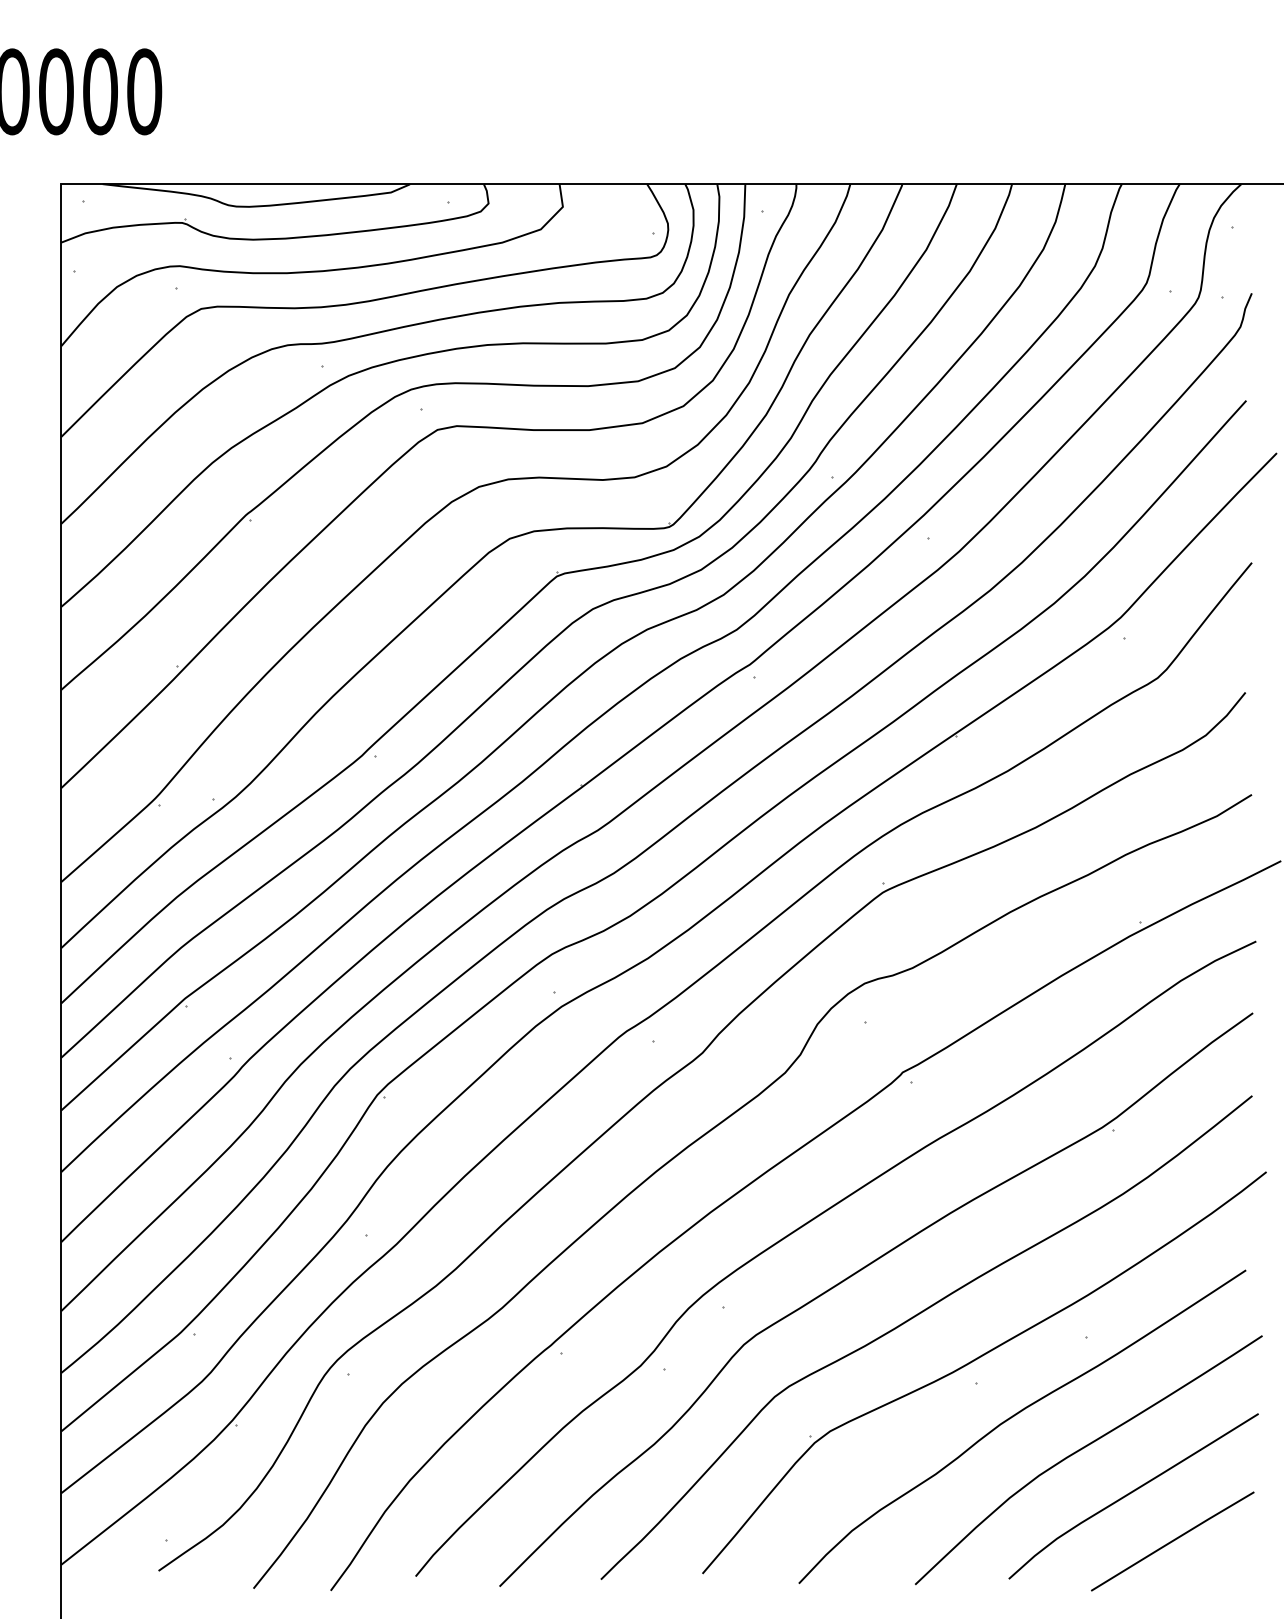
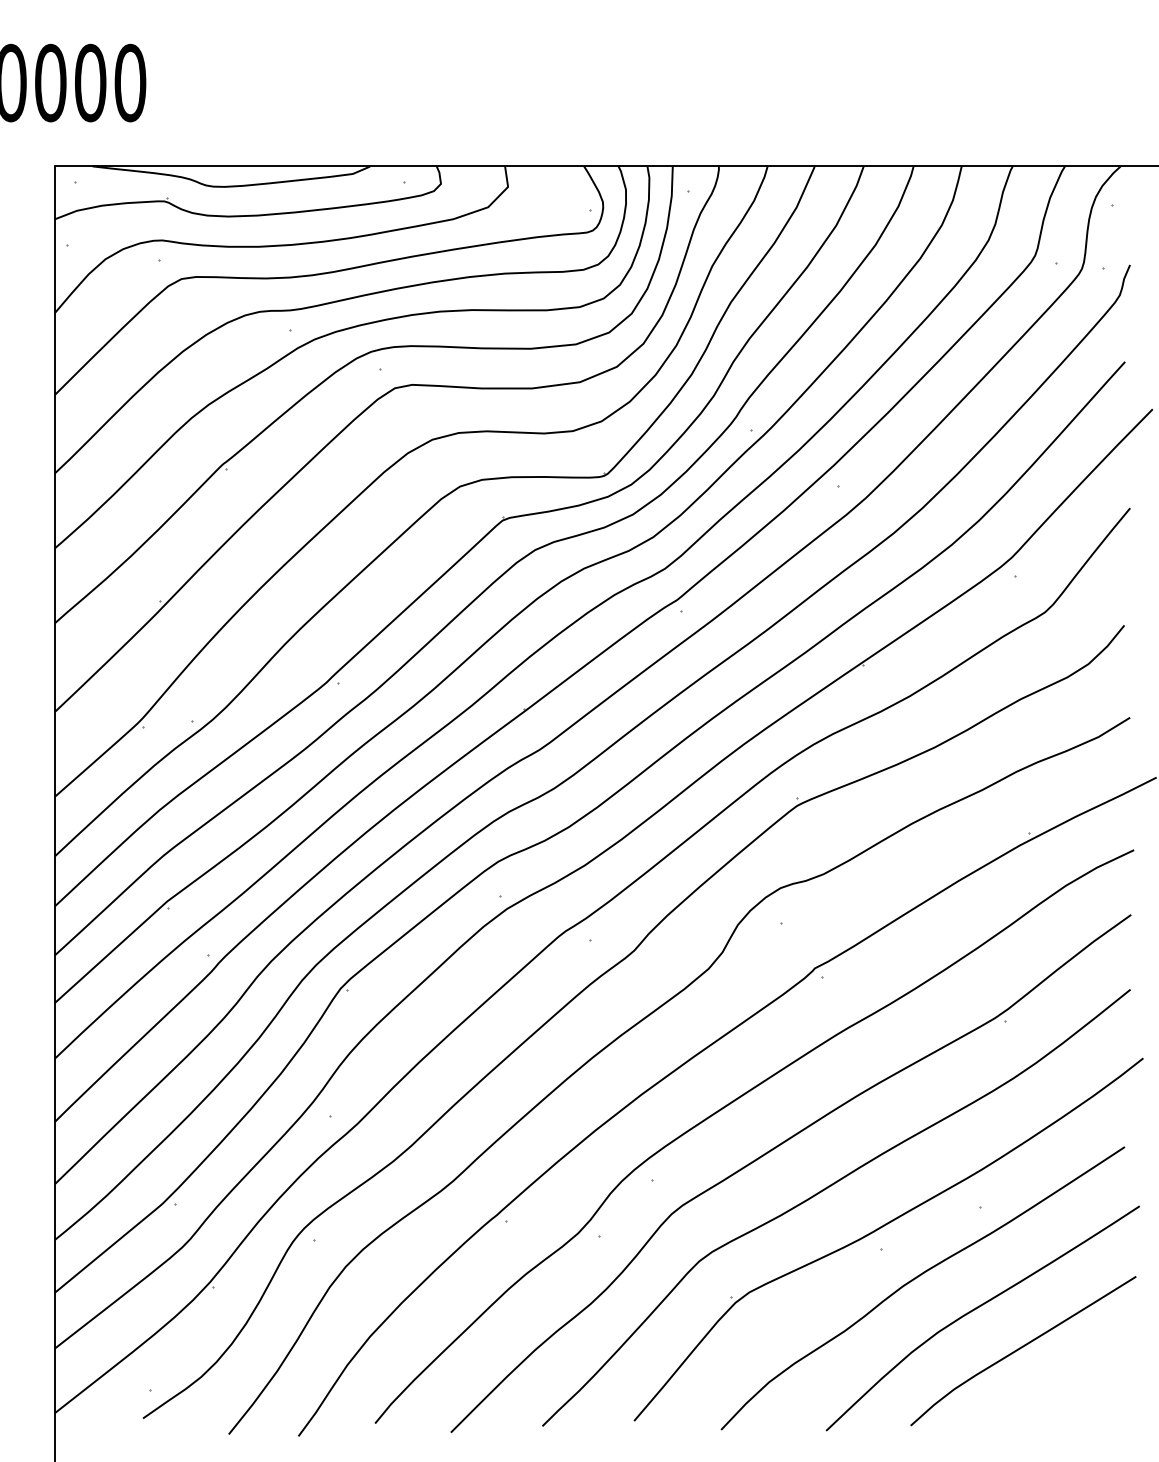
line: (1172, 1541) -> (1058, 1391), removed

